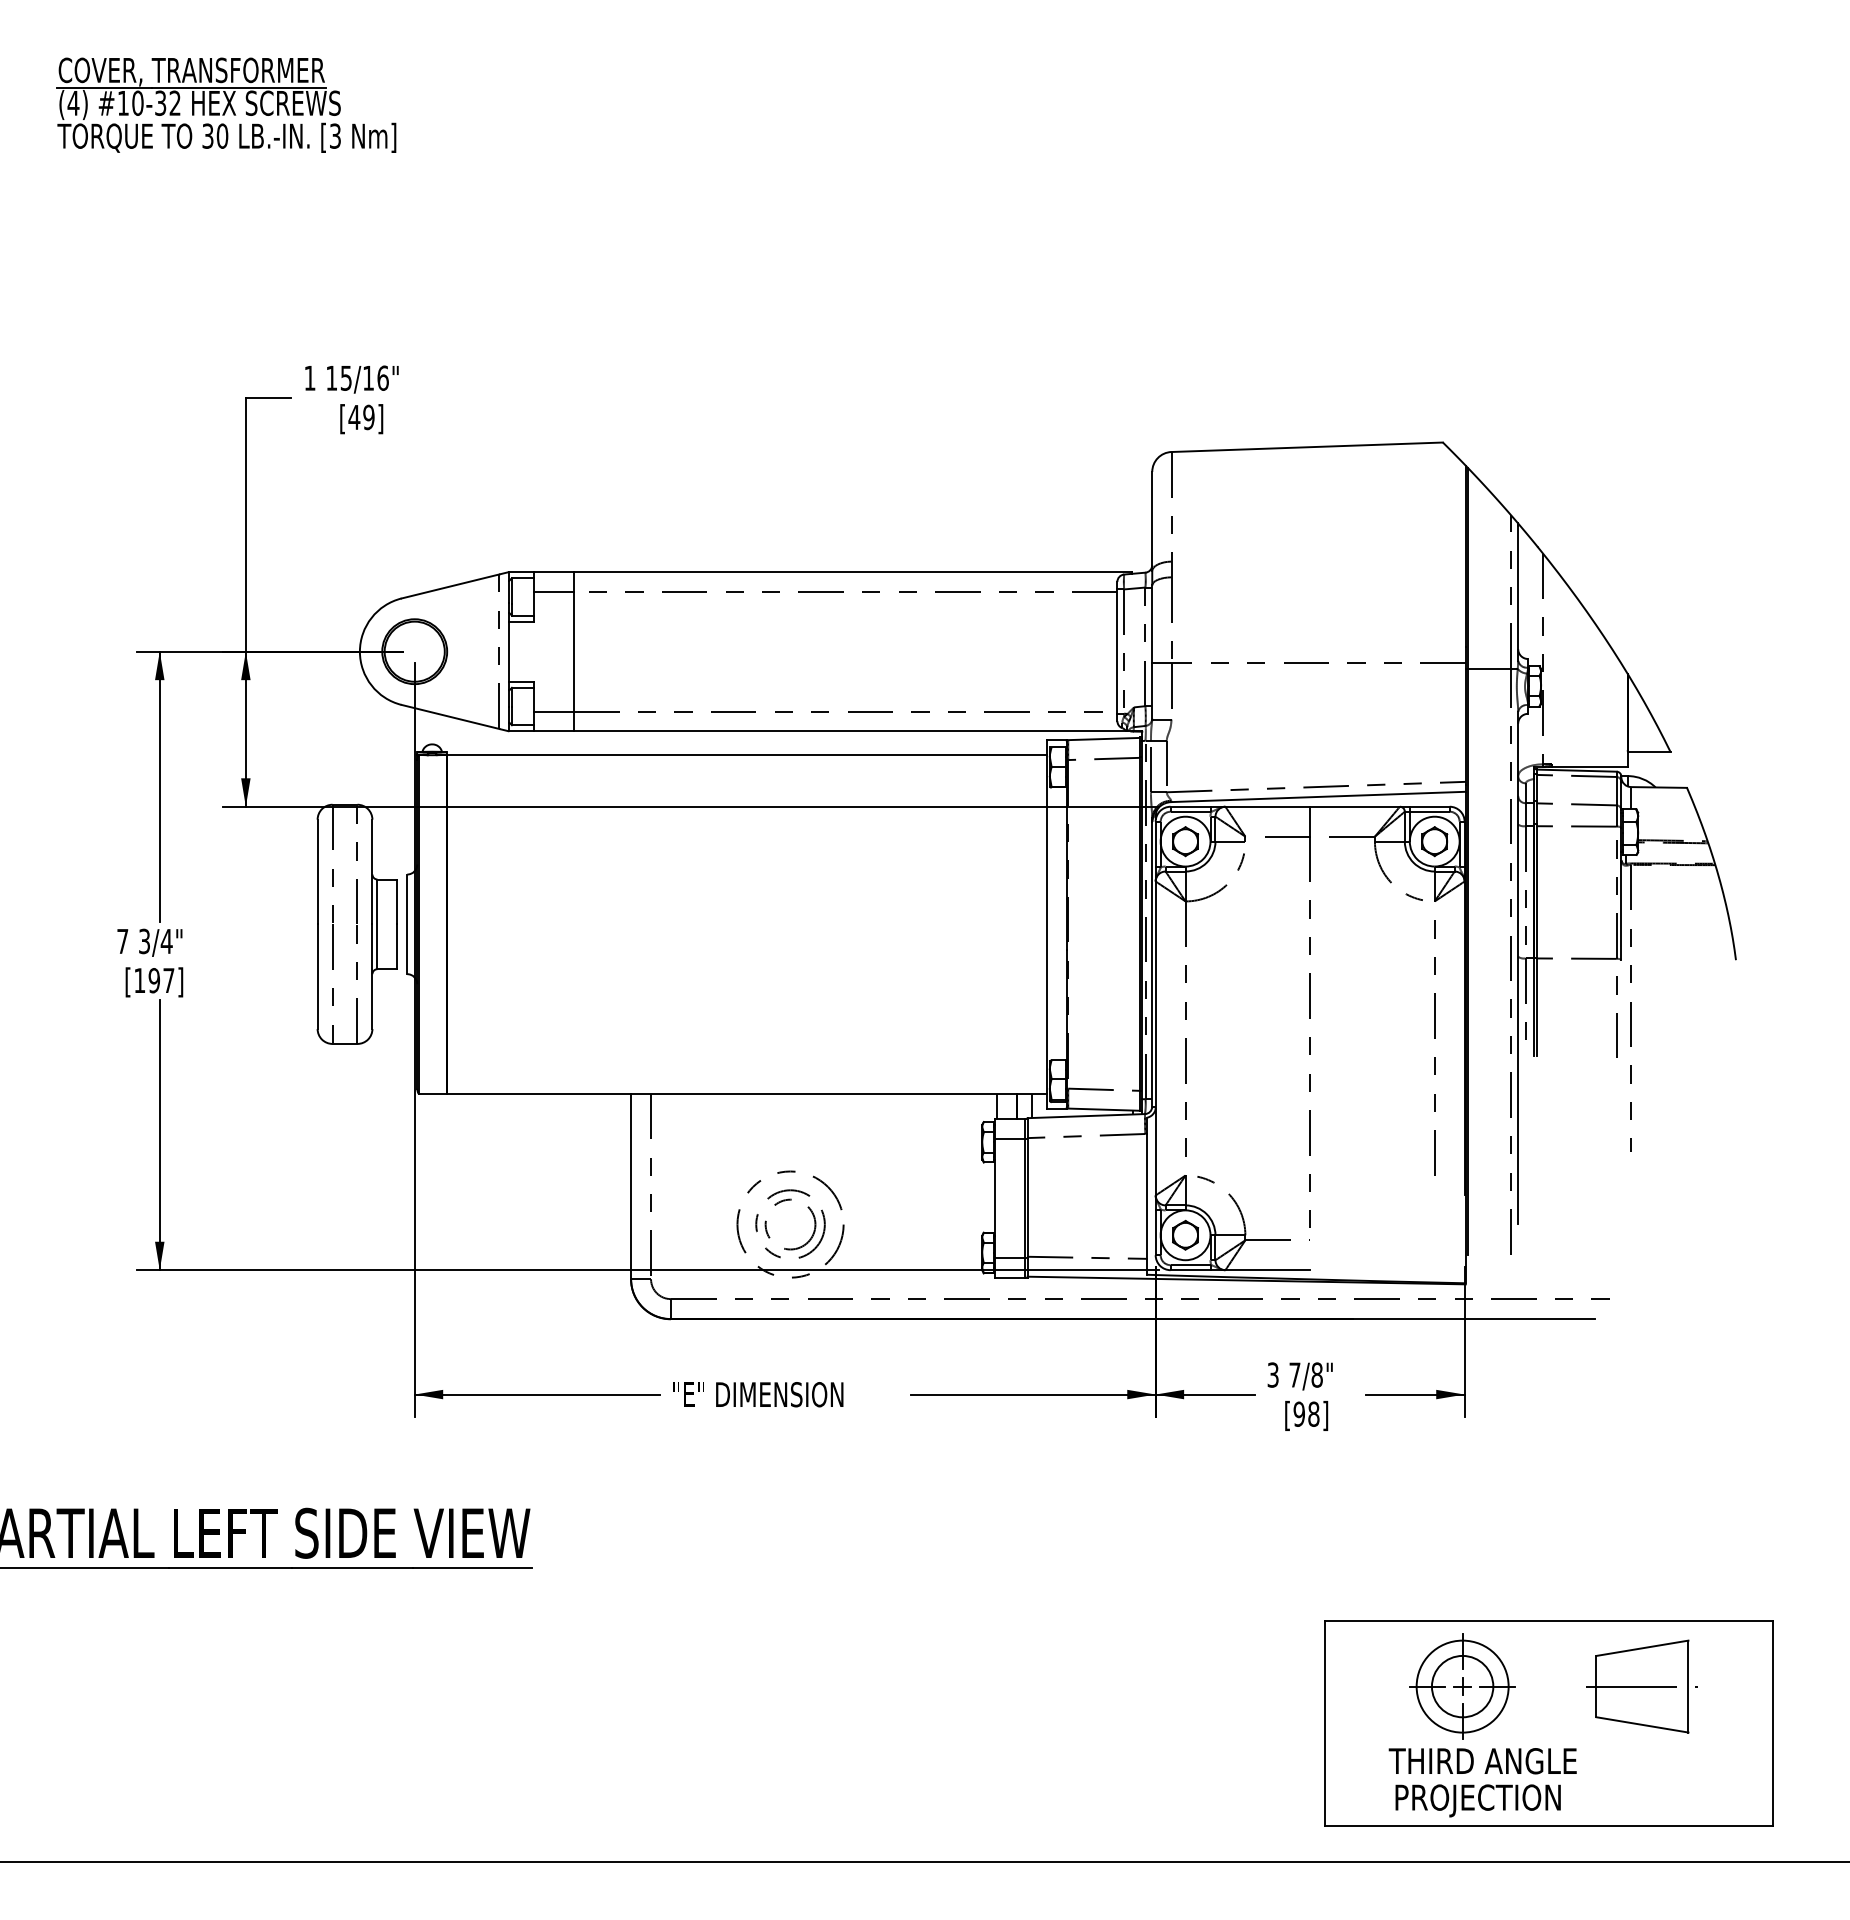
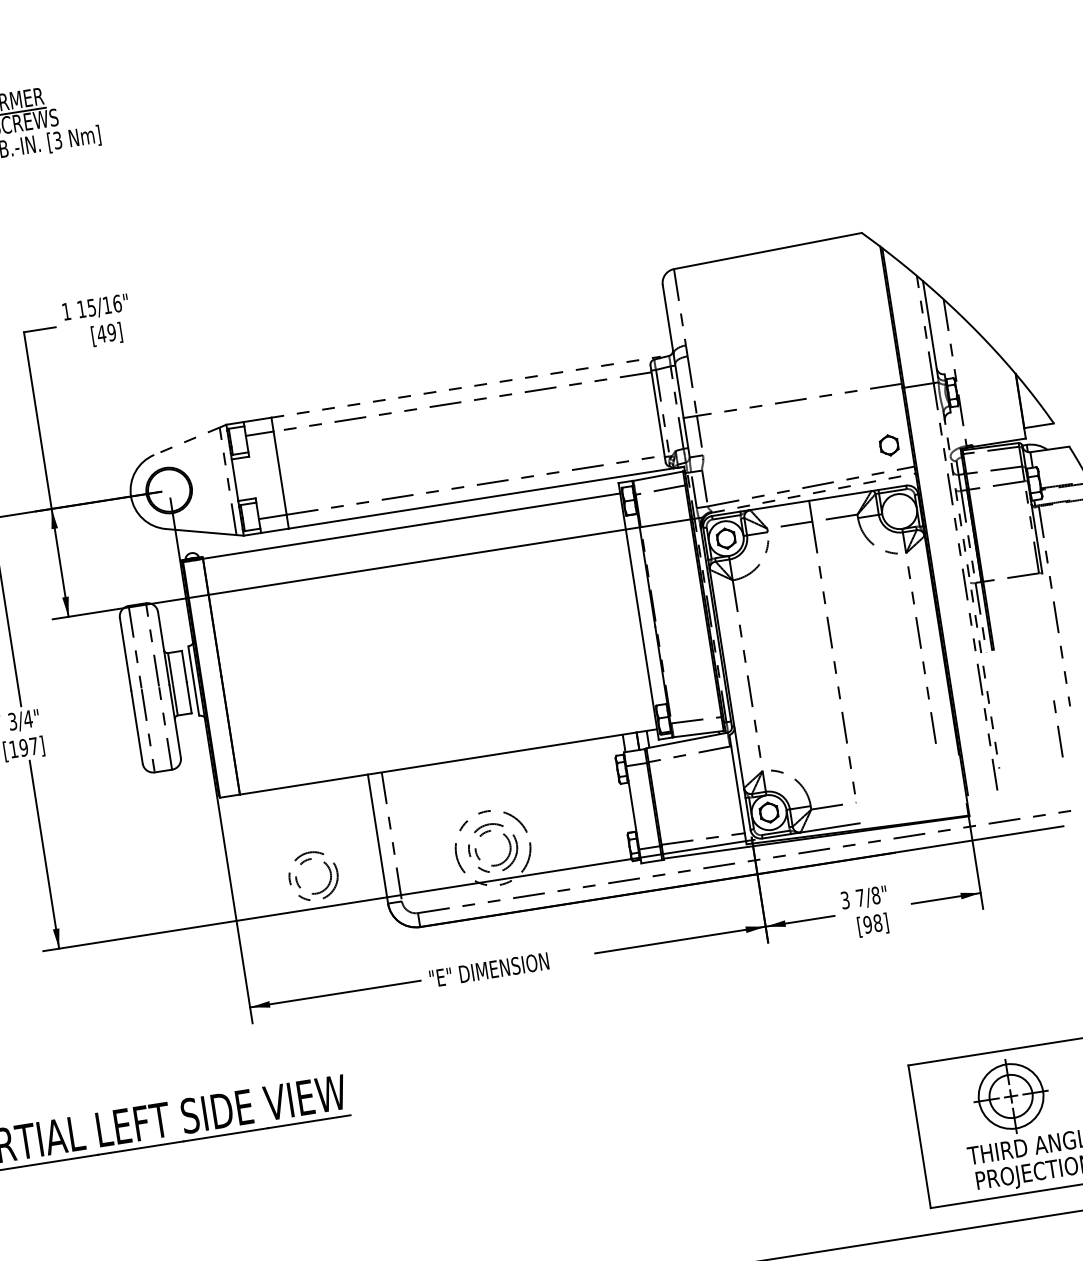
line: (853, 571) -> (465, 386), solid -> dashed
line: (450, 586) -> (186, 441), solid -> dashed
line: (1319, 796) -> (814, 492), solid -> dashed
part: (1434, 841) -> (889, 445), moved
line: (1518, 968) -> (971, 590), solid -> dashed
line: (1616, 1016) -> (1058, 728), moved
part: (527, 1201) -> (307, 860), added

